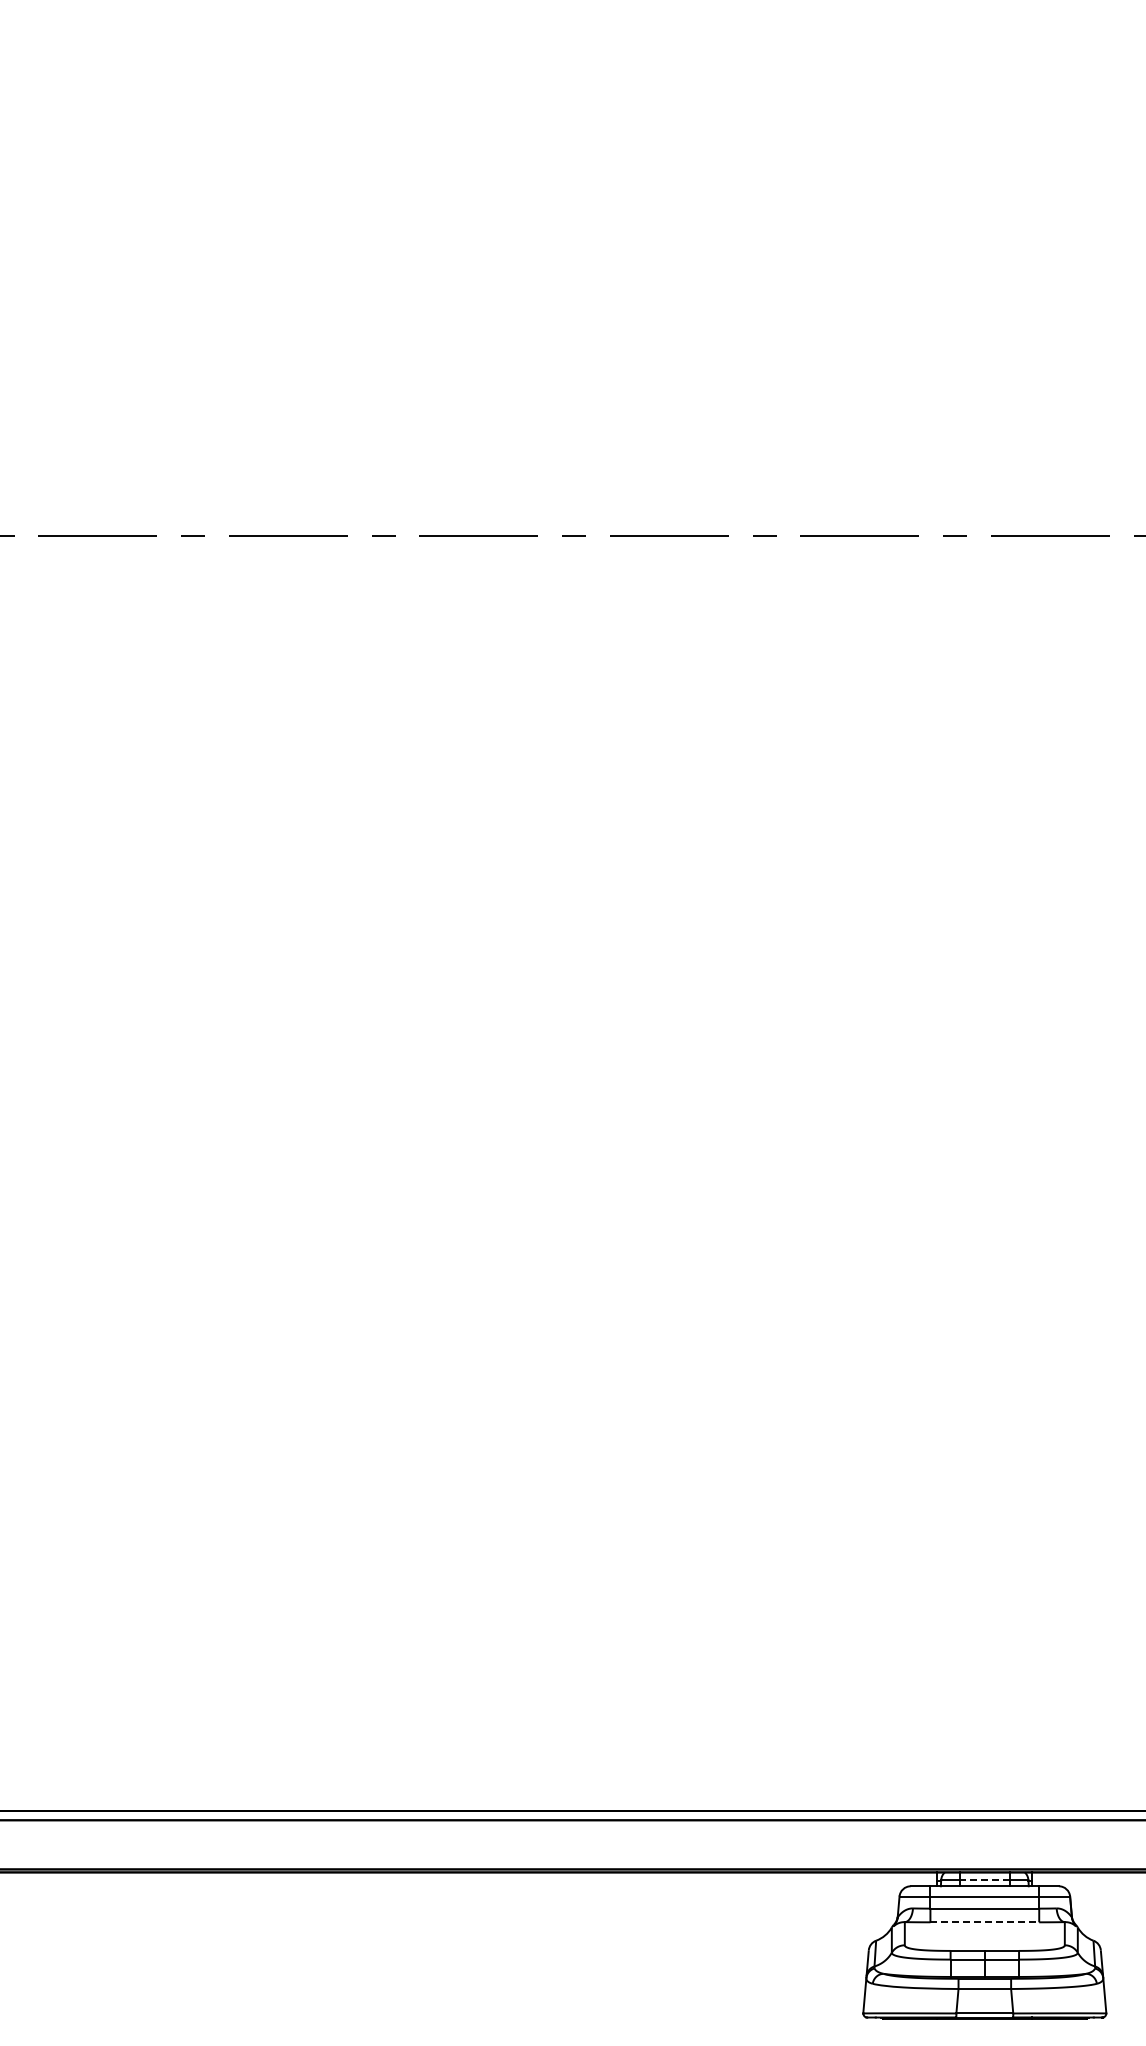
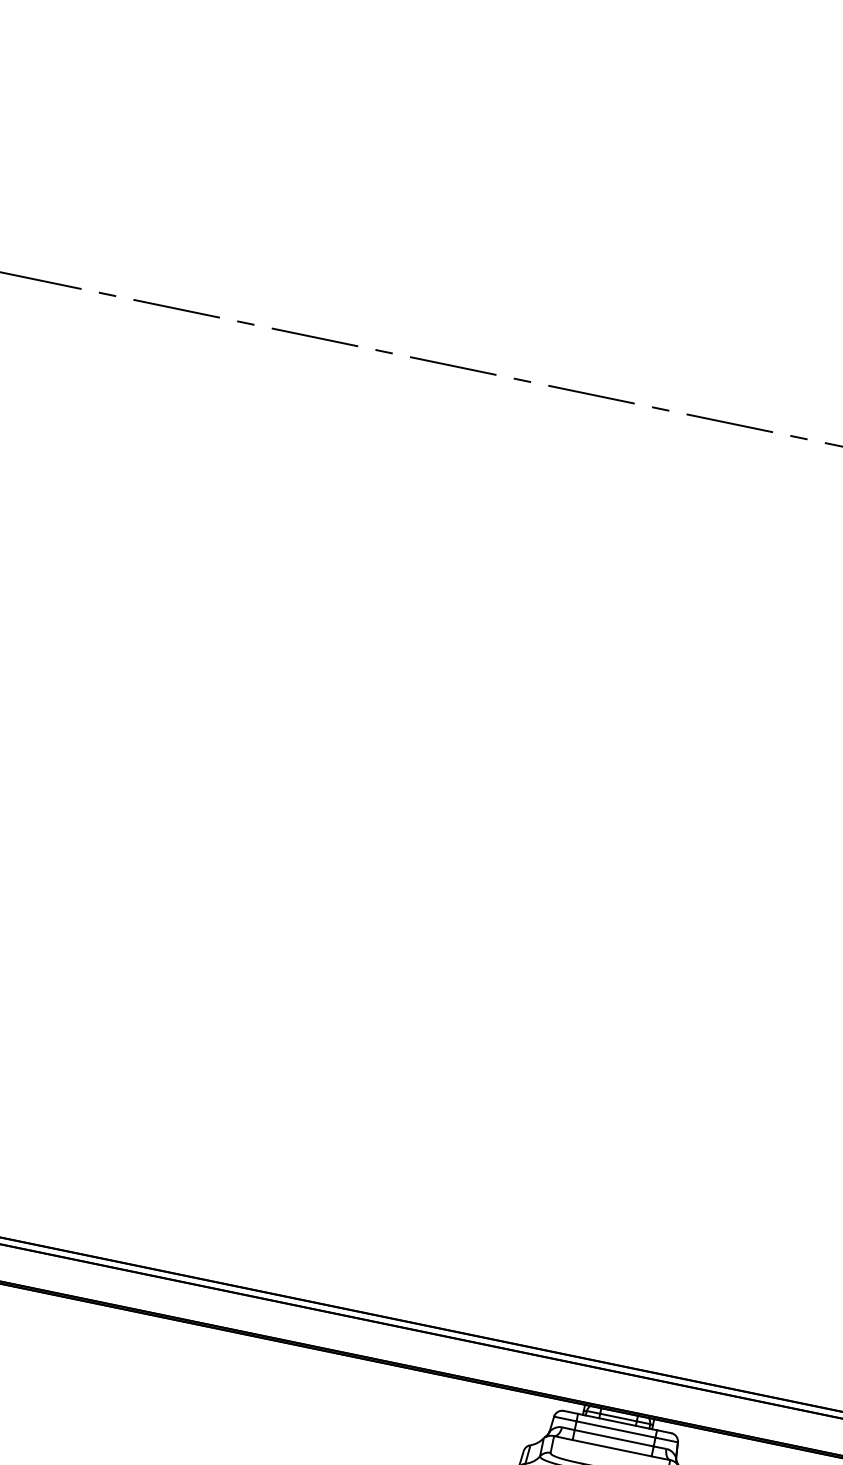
line: (984, 1880) -> (618, 1417), dashed -> solid
line: (985, 1922) -> (612, 1448), dashed -> solid

